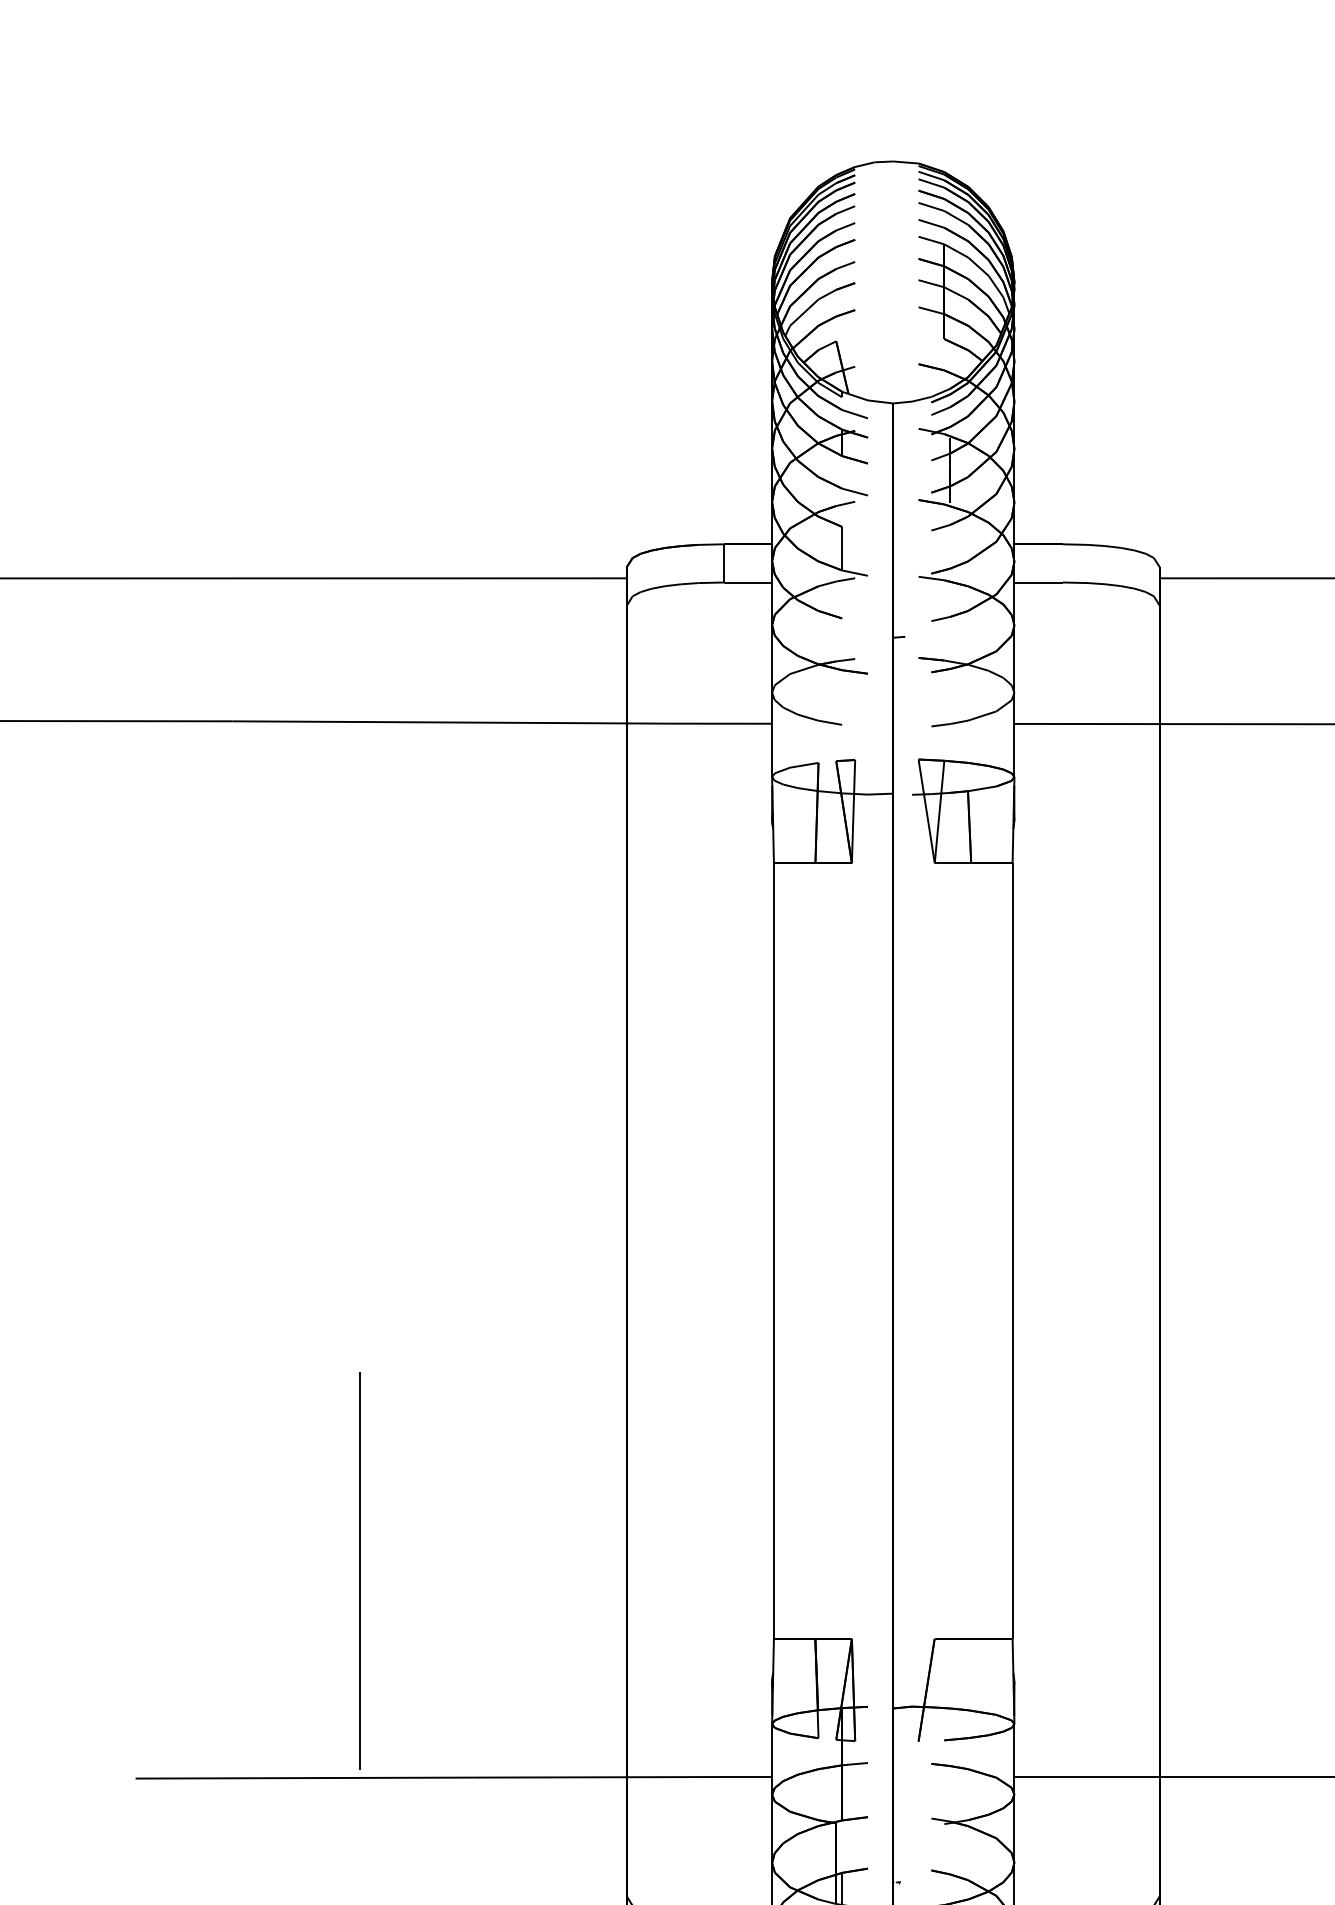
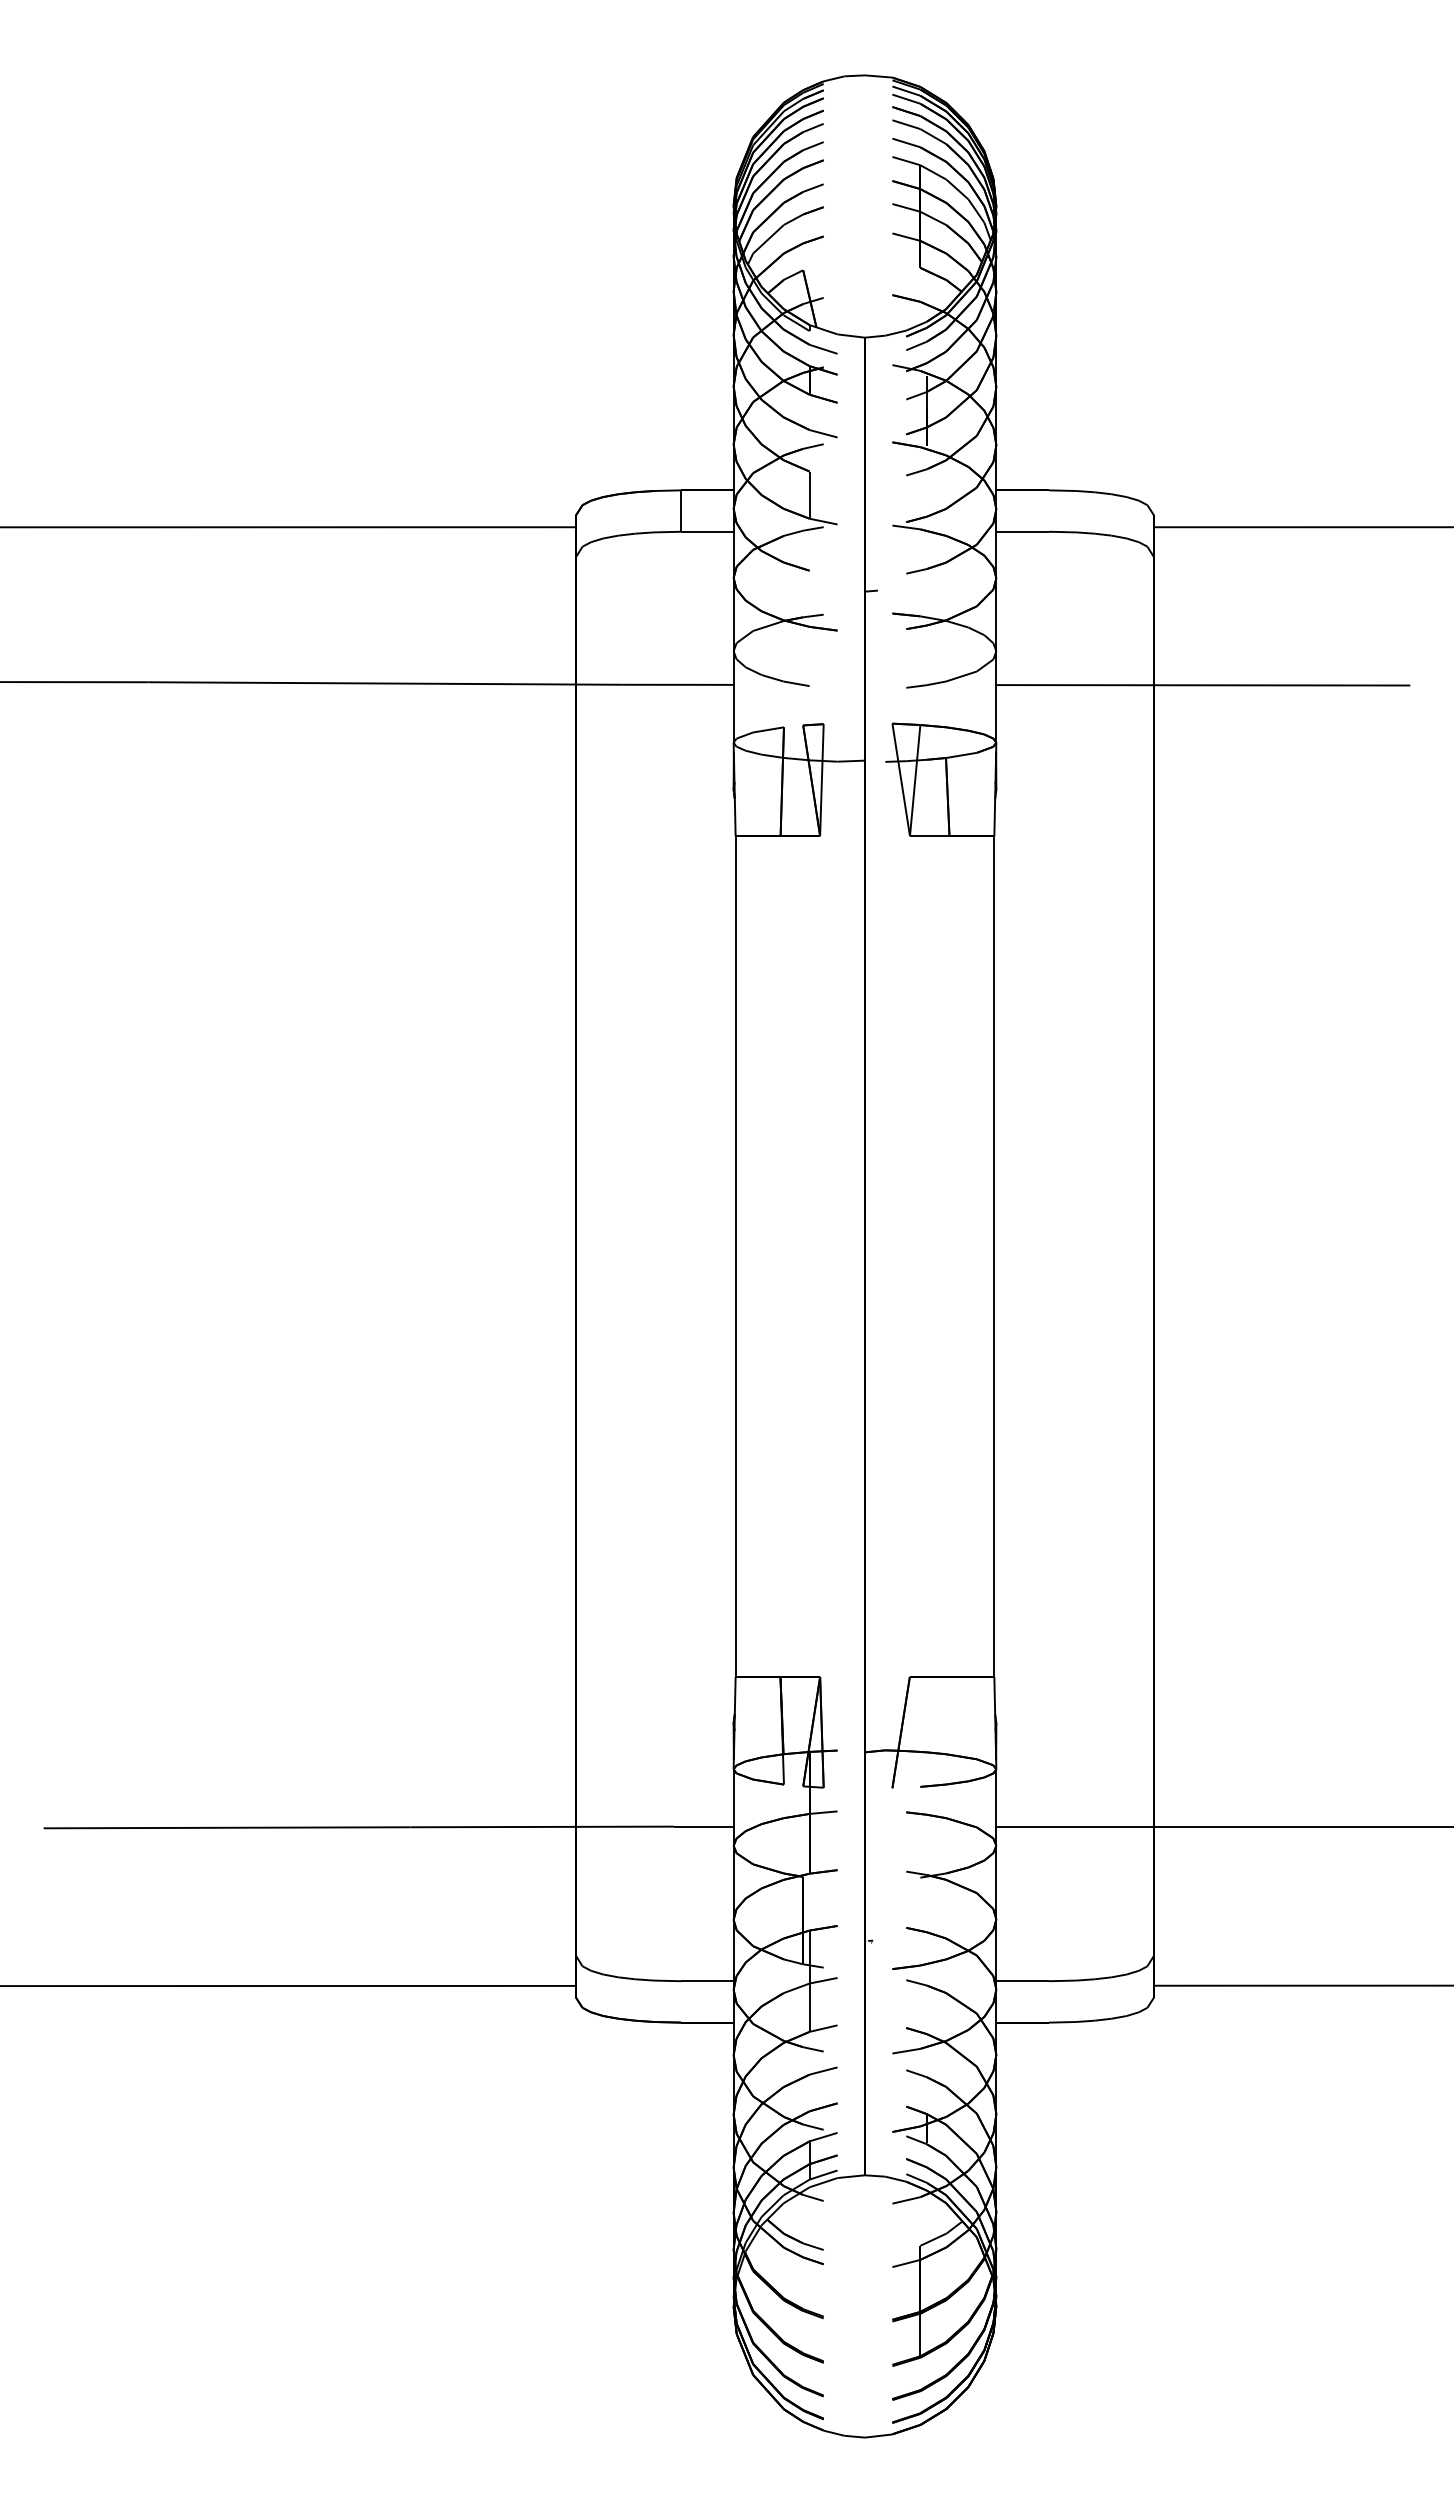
line: (359, 1571) -> (286, 1603), removed

